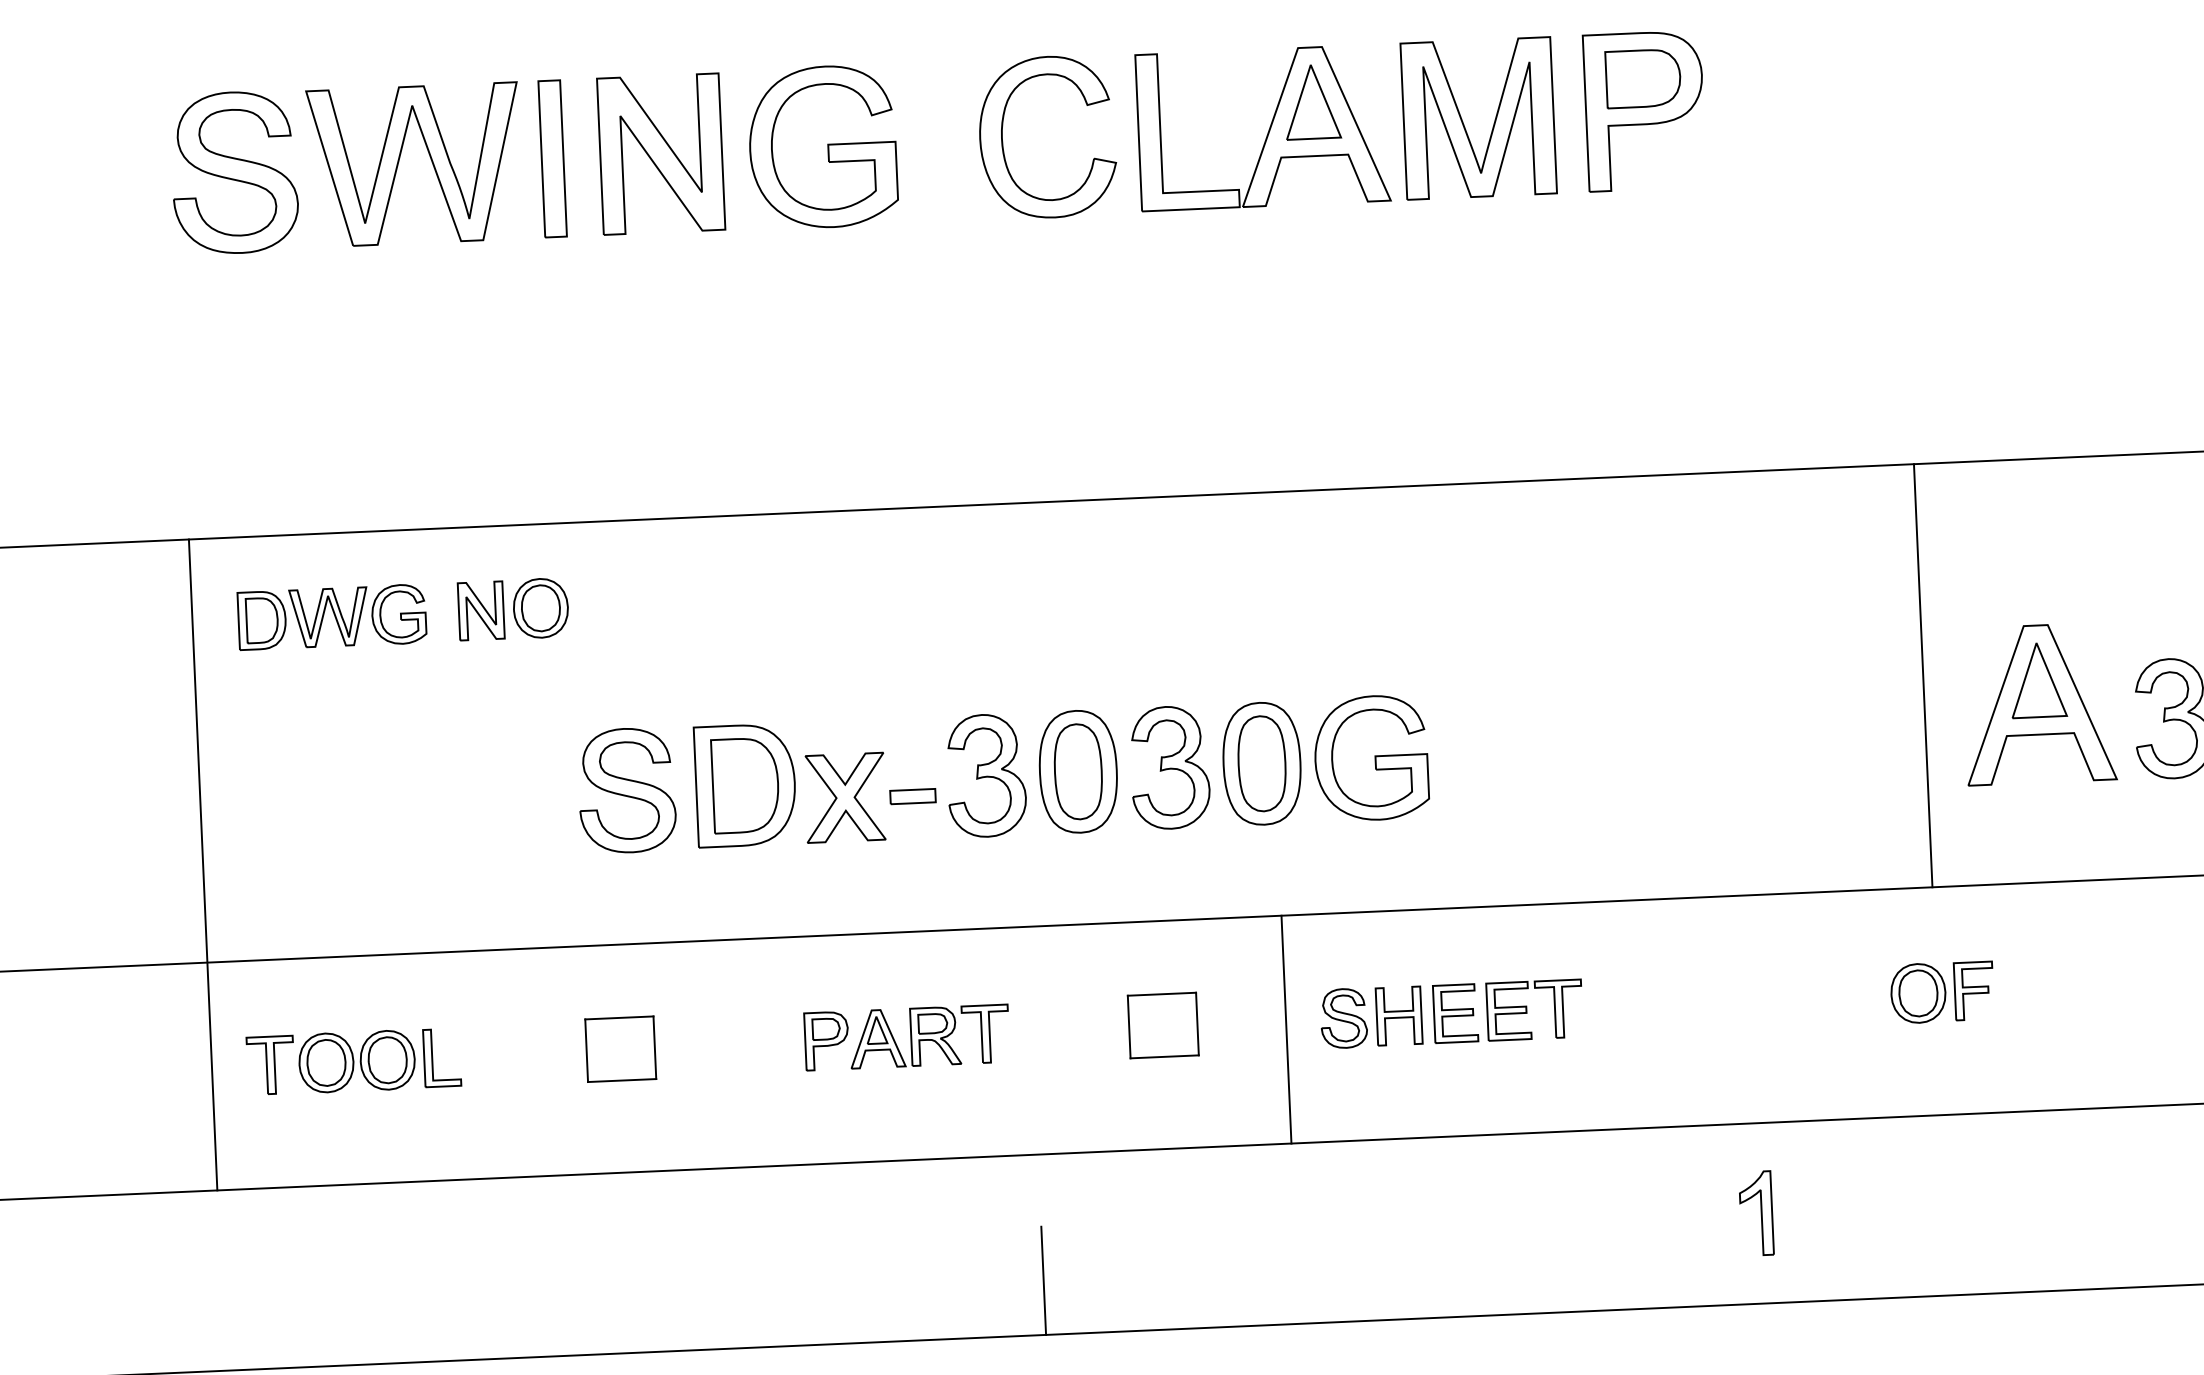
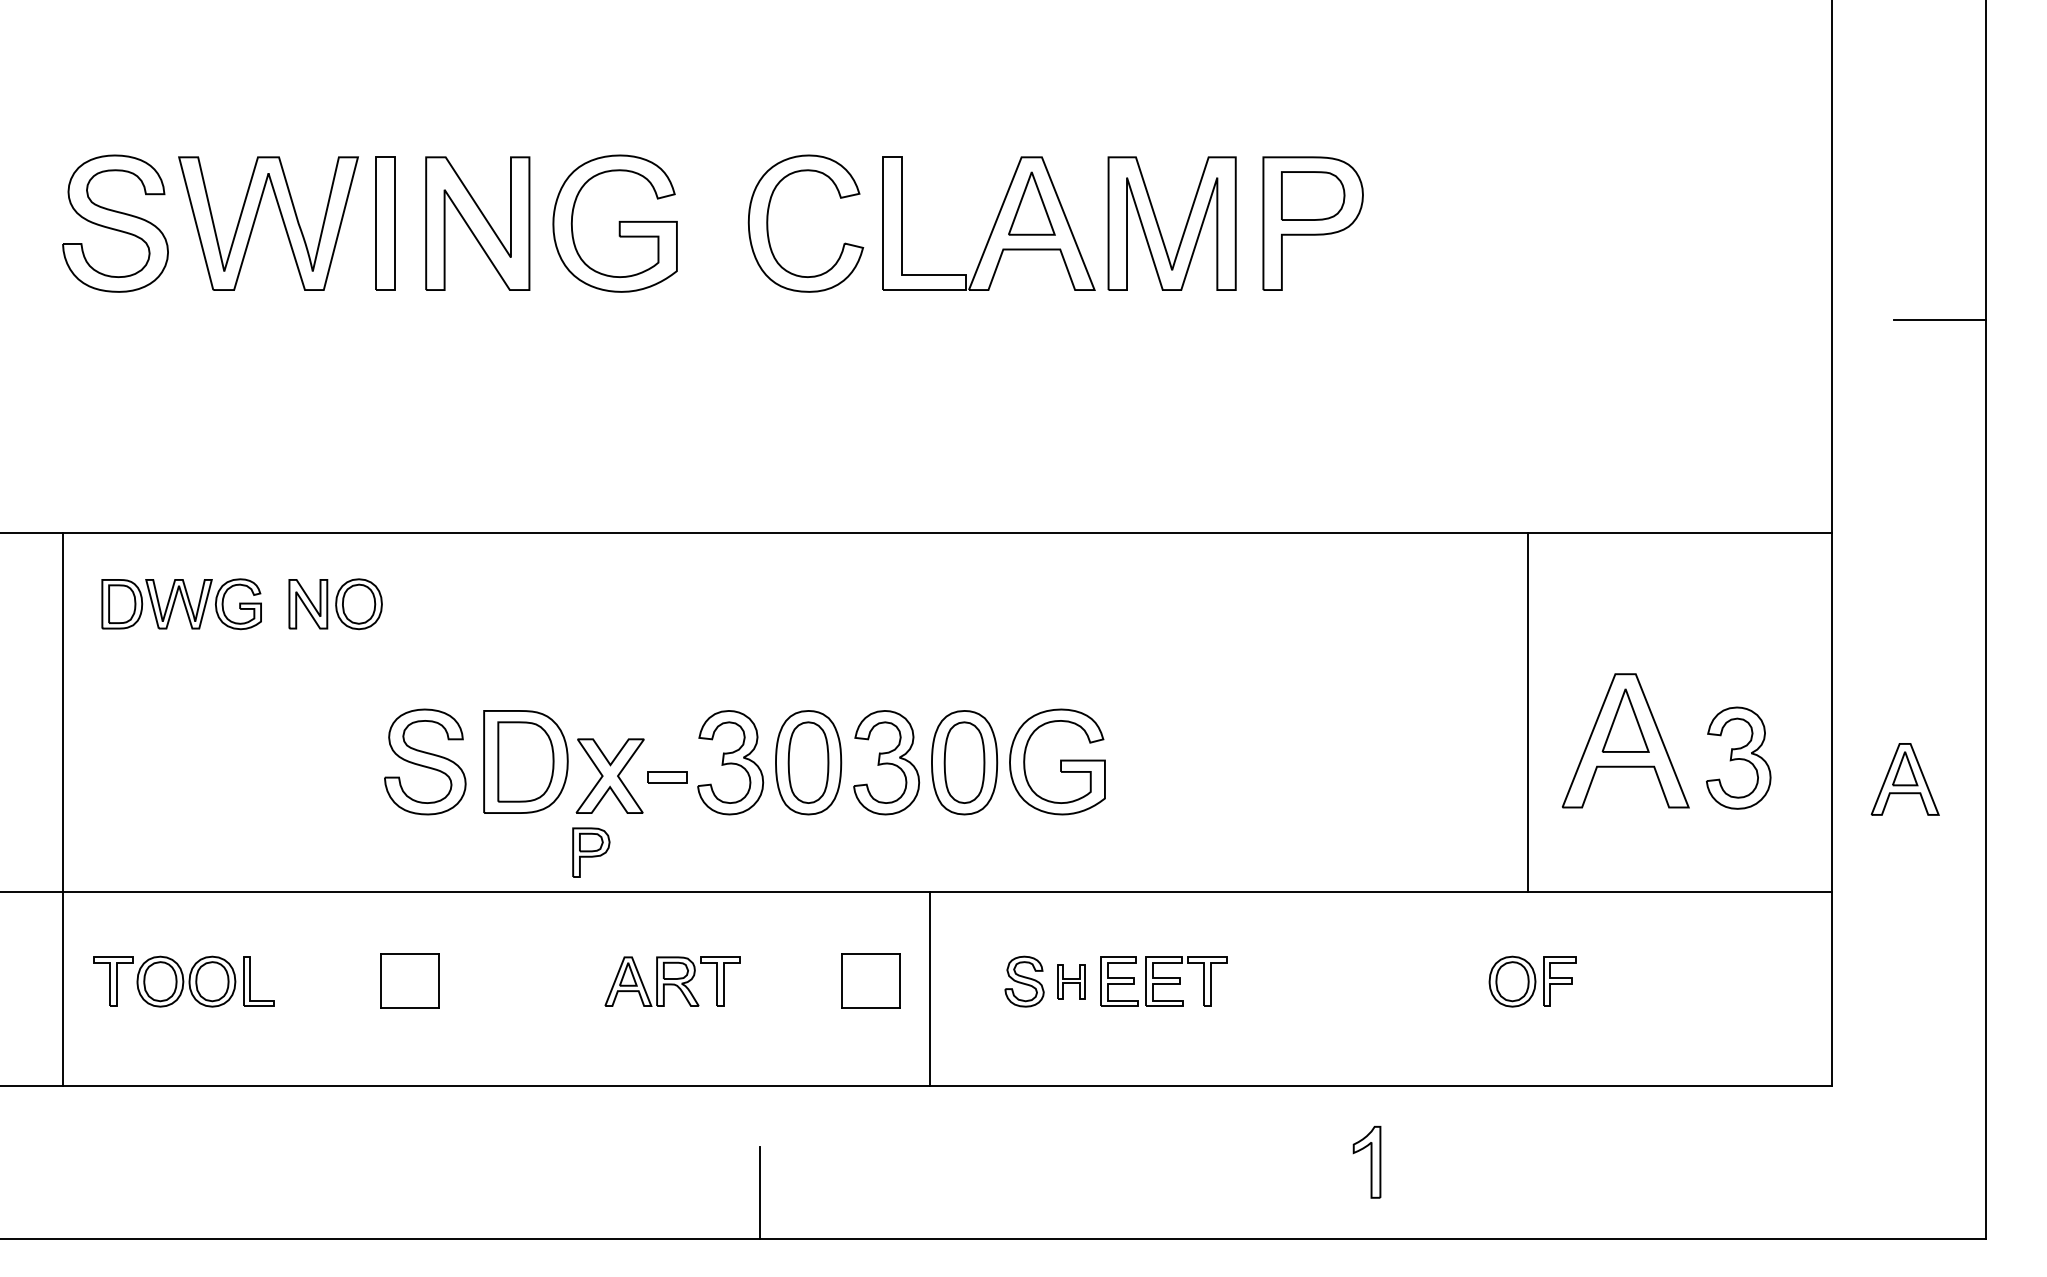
part: (1399, 1015) -> (1071, 981), size x0.7
line: (1286, 1029) -> (930, 988), moved
part: (826, 1040) -> (591, 852), moved

